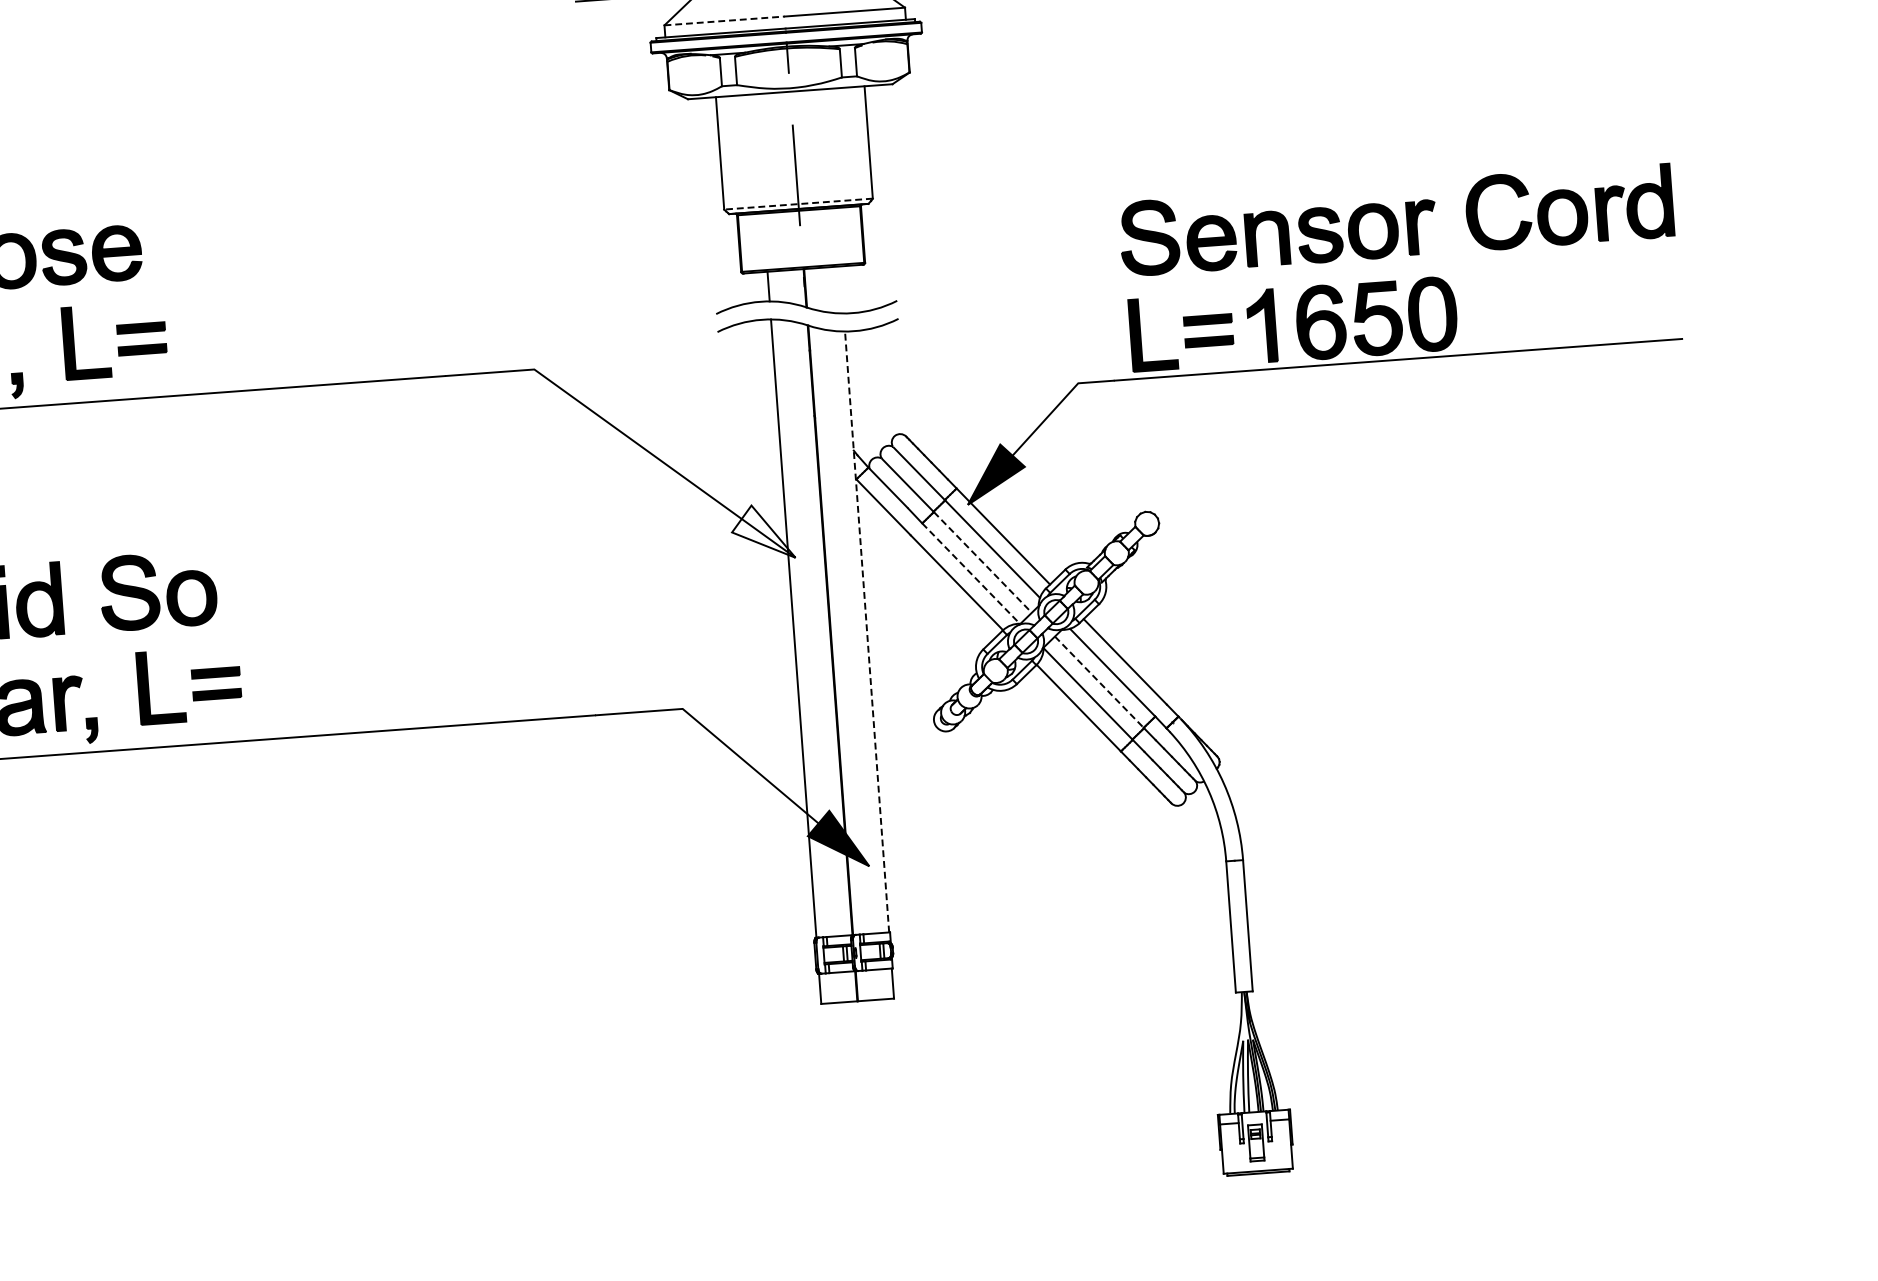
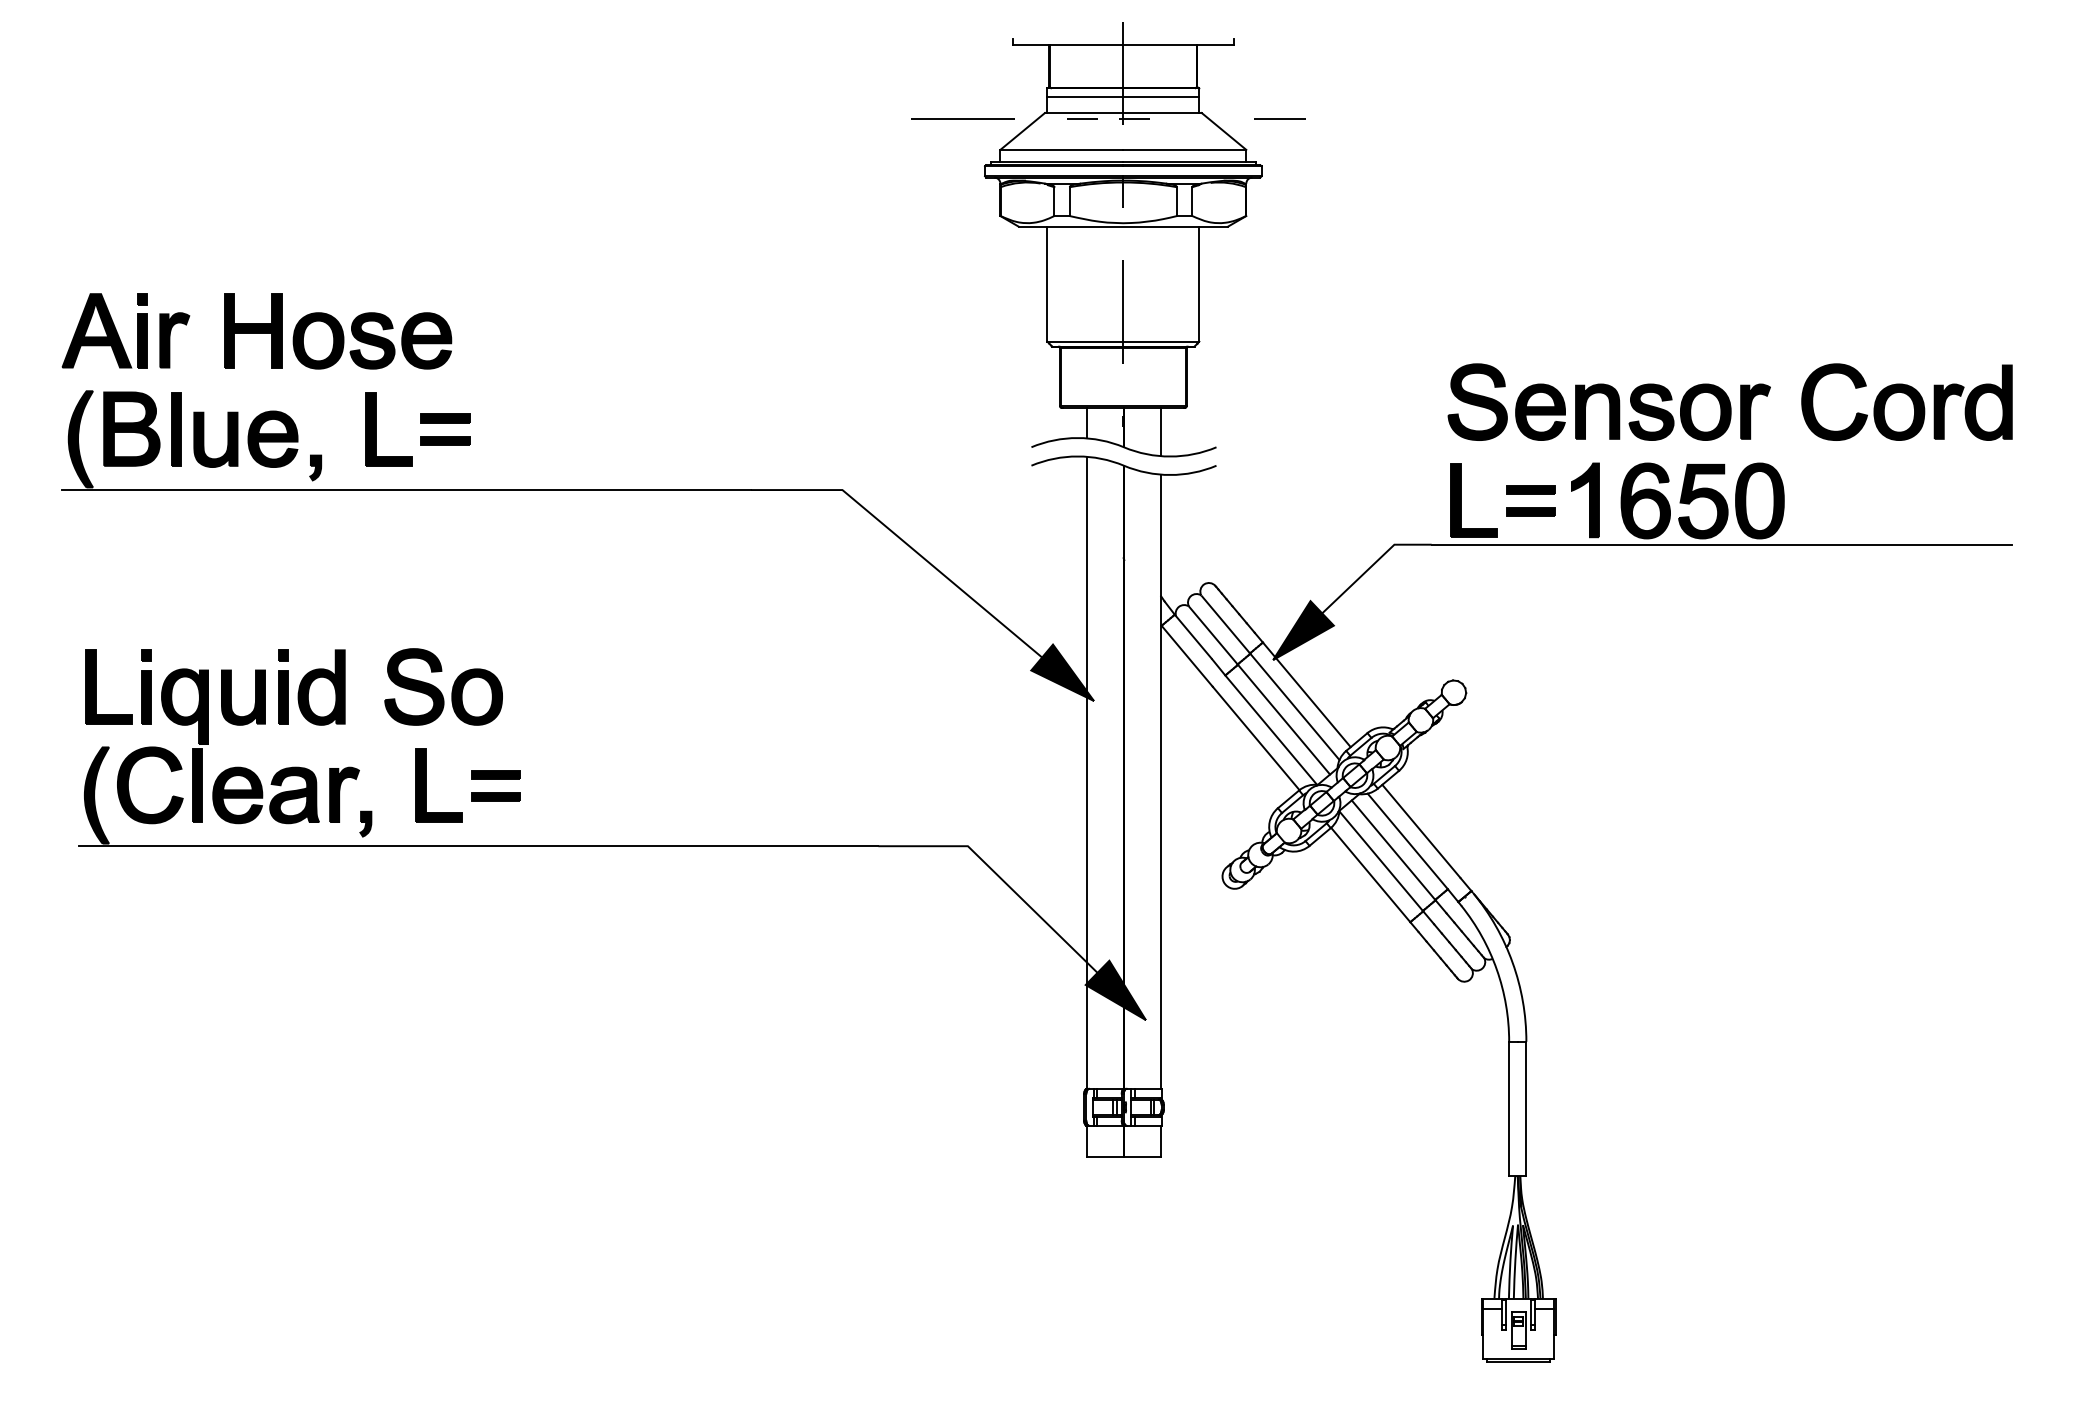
line: (725, 20) -> (1062, 149), dashed -> solid
line: (798, 204) -> (1123, 341), dashed -> solid
line: (842, 290) -> (1161, 432), added
fill: (762, 532) -> (1062, 672), added
line: (983, 562) -> (1284, 719), dashed -> solid
line: (971, 573) -> (1271, 730), dashed -> solid
line: (867, 631) -> (1161, 781), dashed -> solid
line: (1099, 682) -> (1393, 850), dashed -> solid

